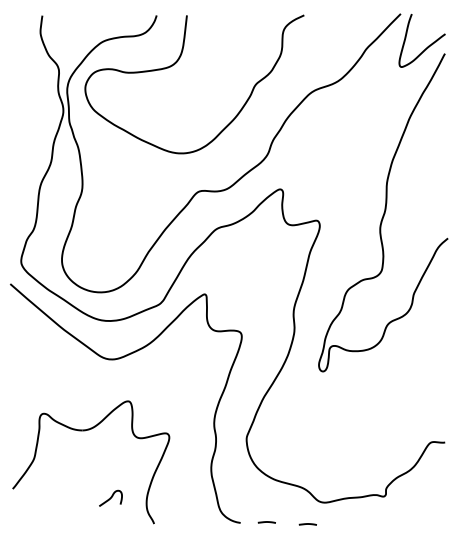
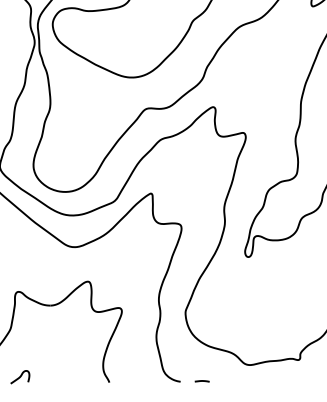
curve: (110, 497) -> (19, 376), moved
line: (307, 524) -> (235, 383), removed

